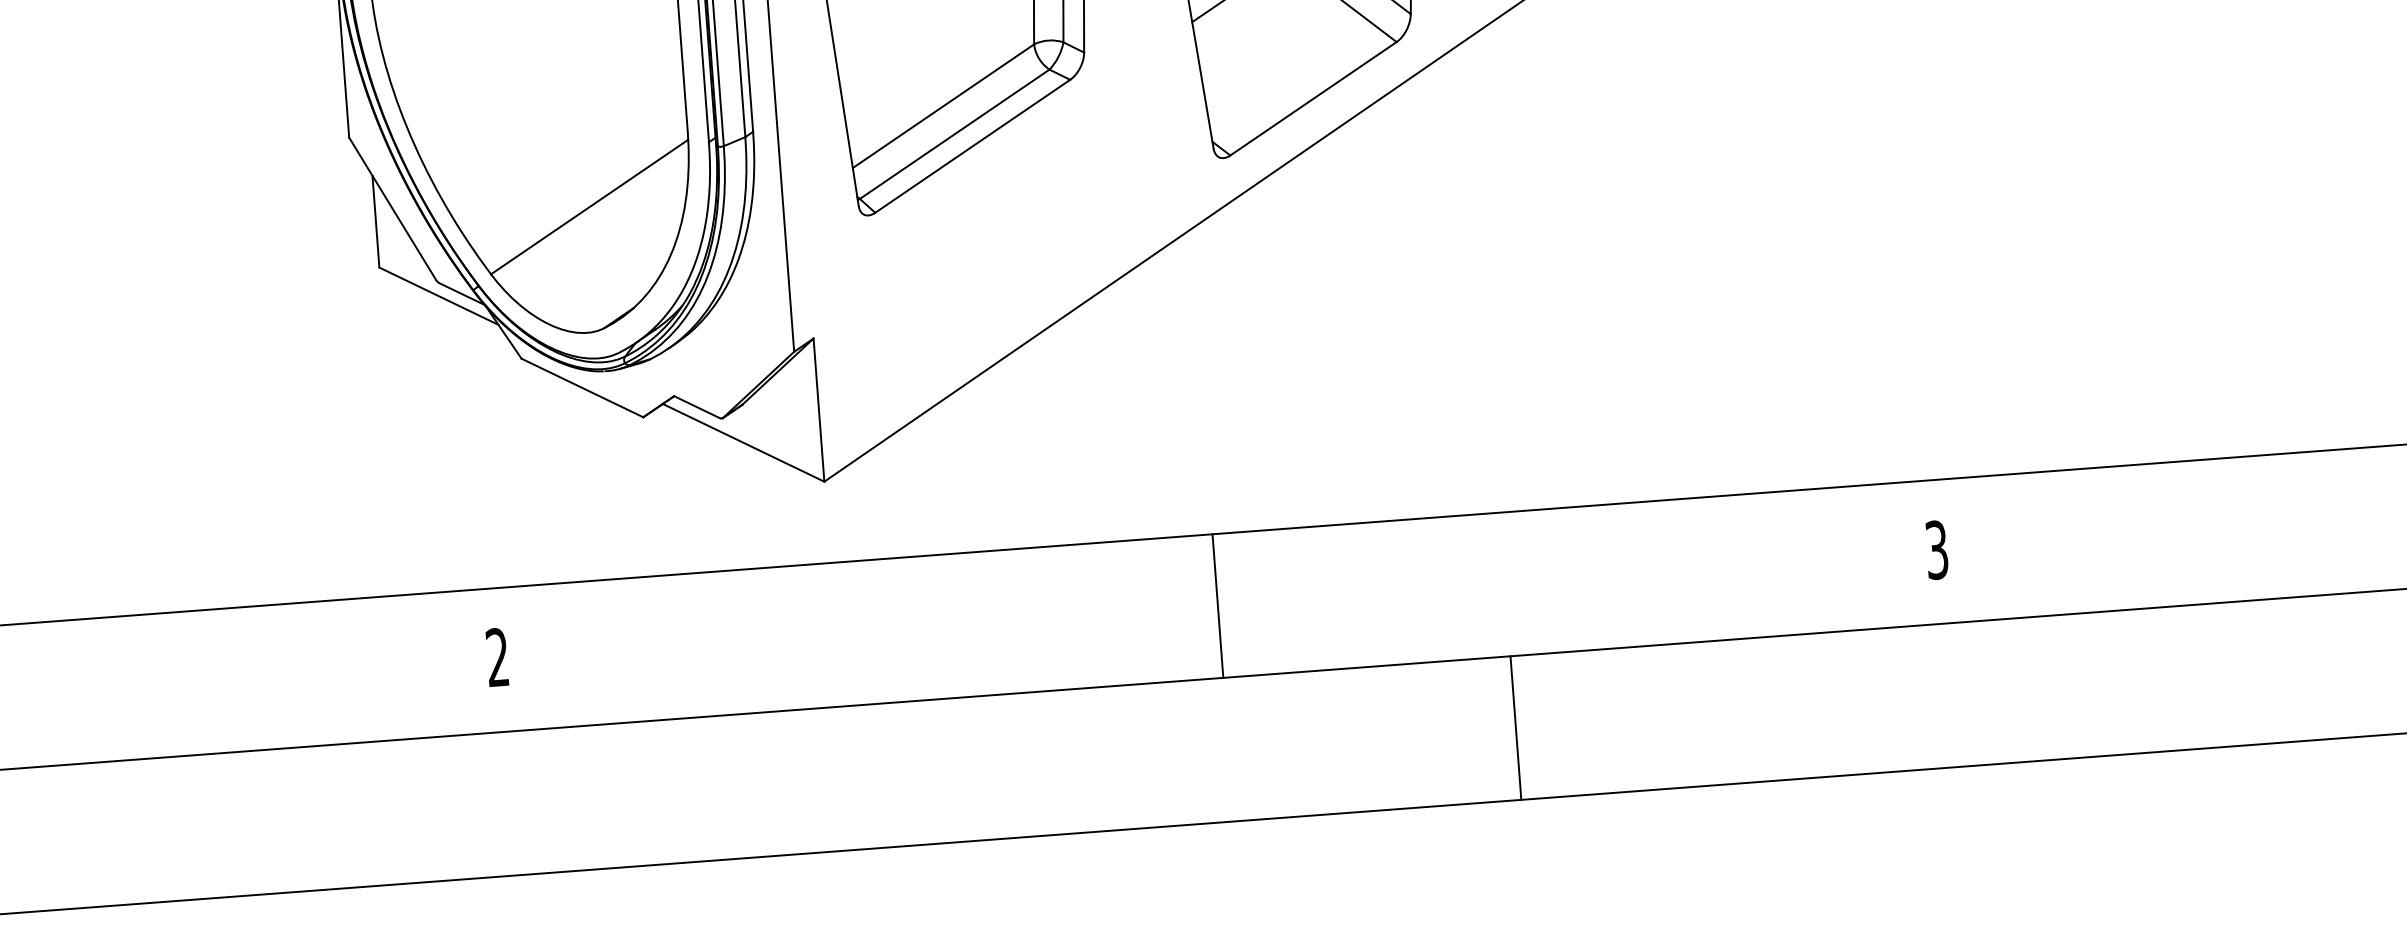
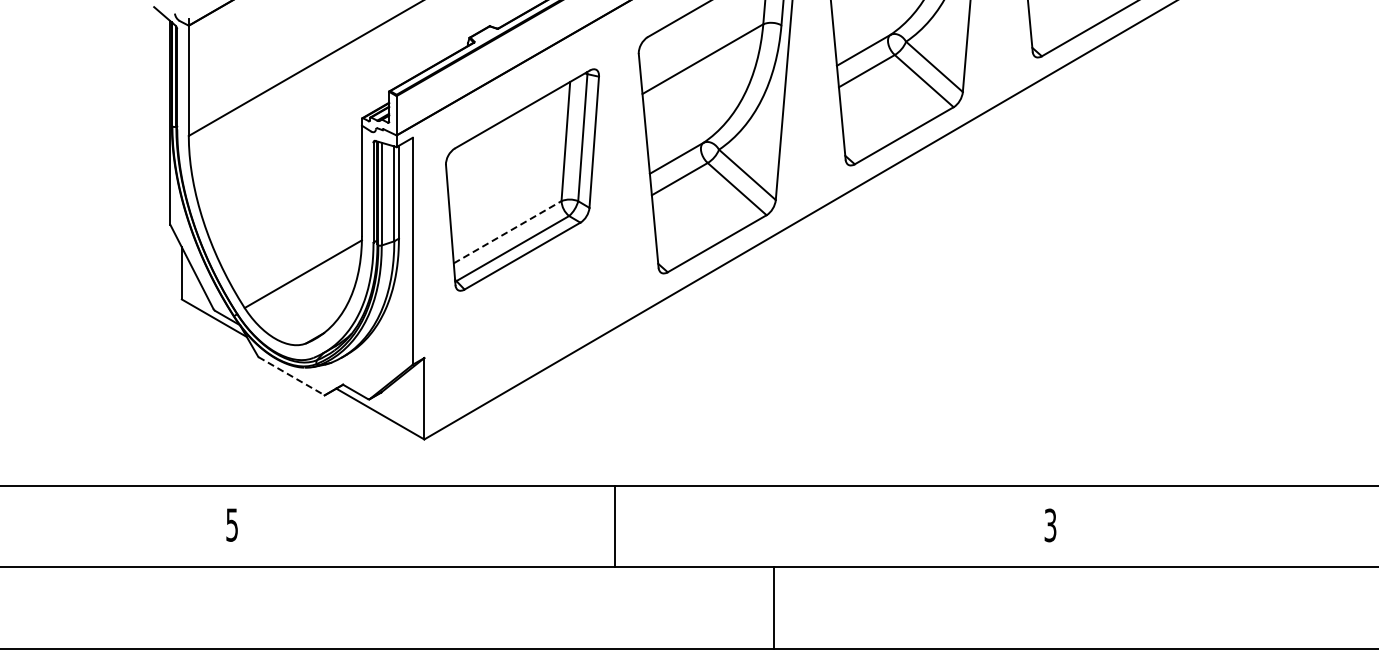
line: (944, 104) -> (508, 231), solid -> dashed
line: (584, 388) -> (292, 376), solid -> dashed
line: (1217, 606) -> (614, 526), moved
text: (496, 656) -> (231, 524), 2 -> 5
line: (1515, 726) -> (773, 607), moved

